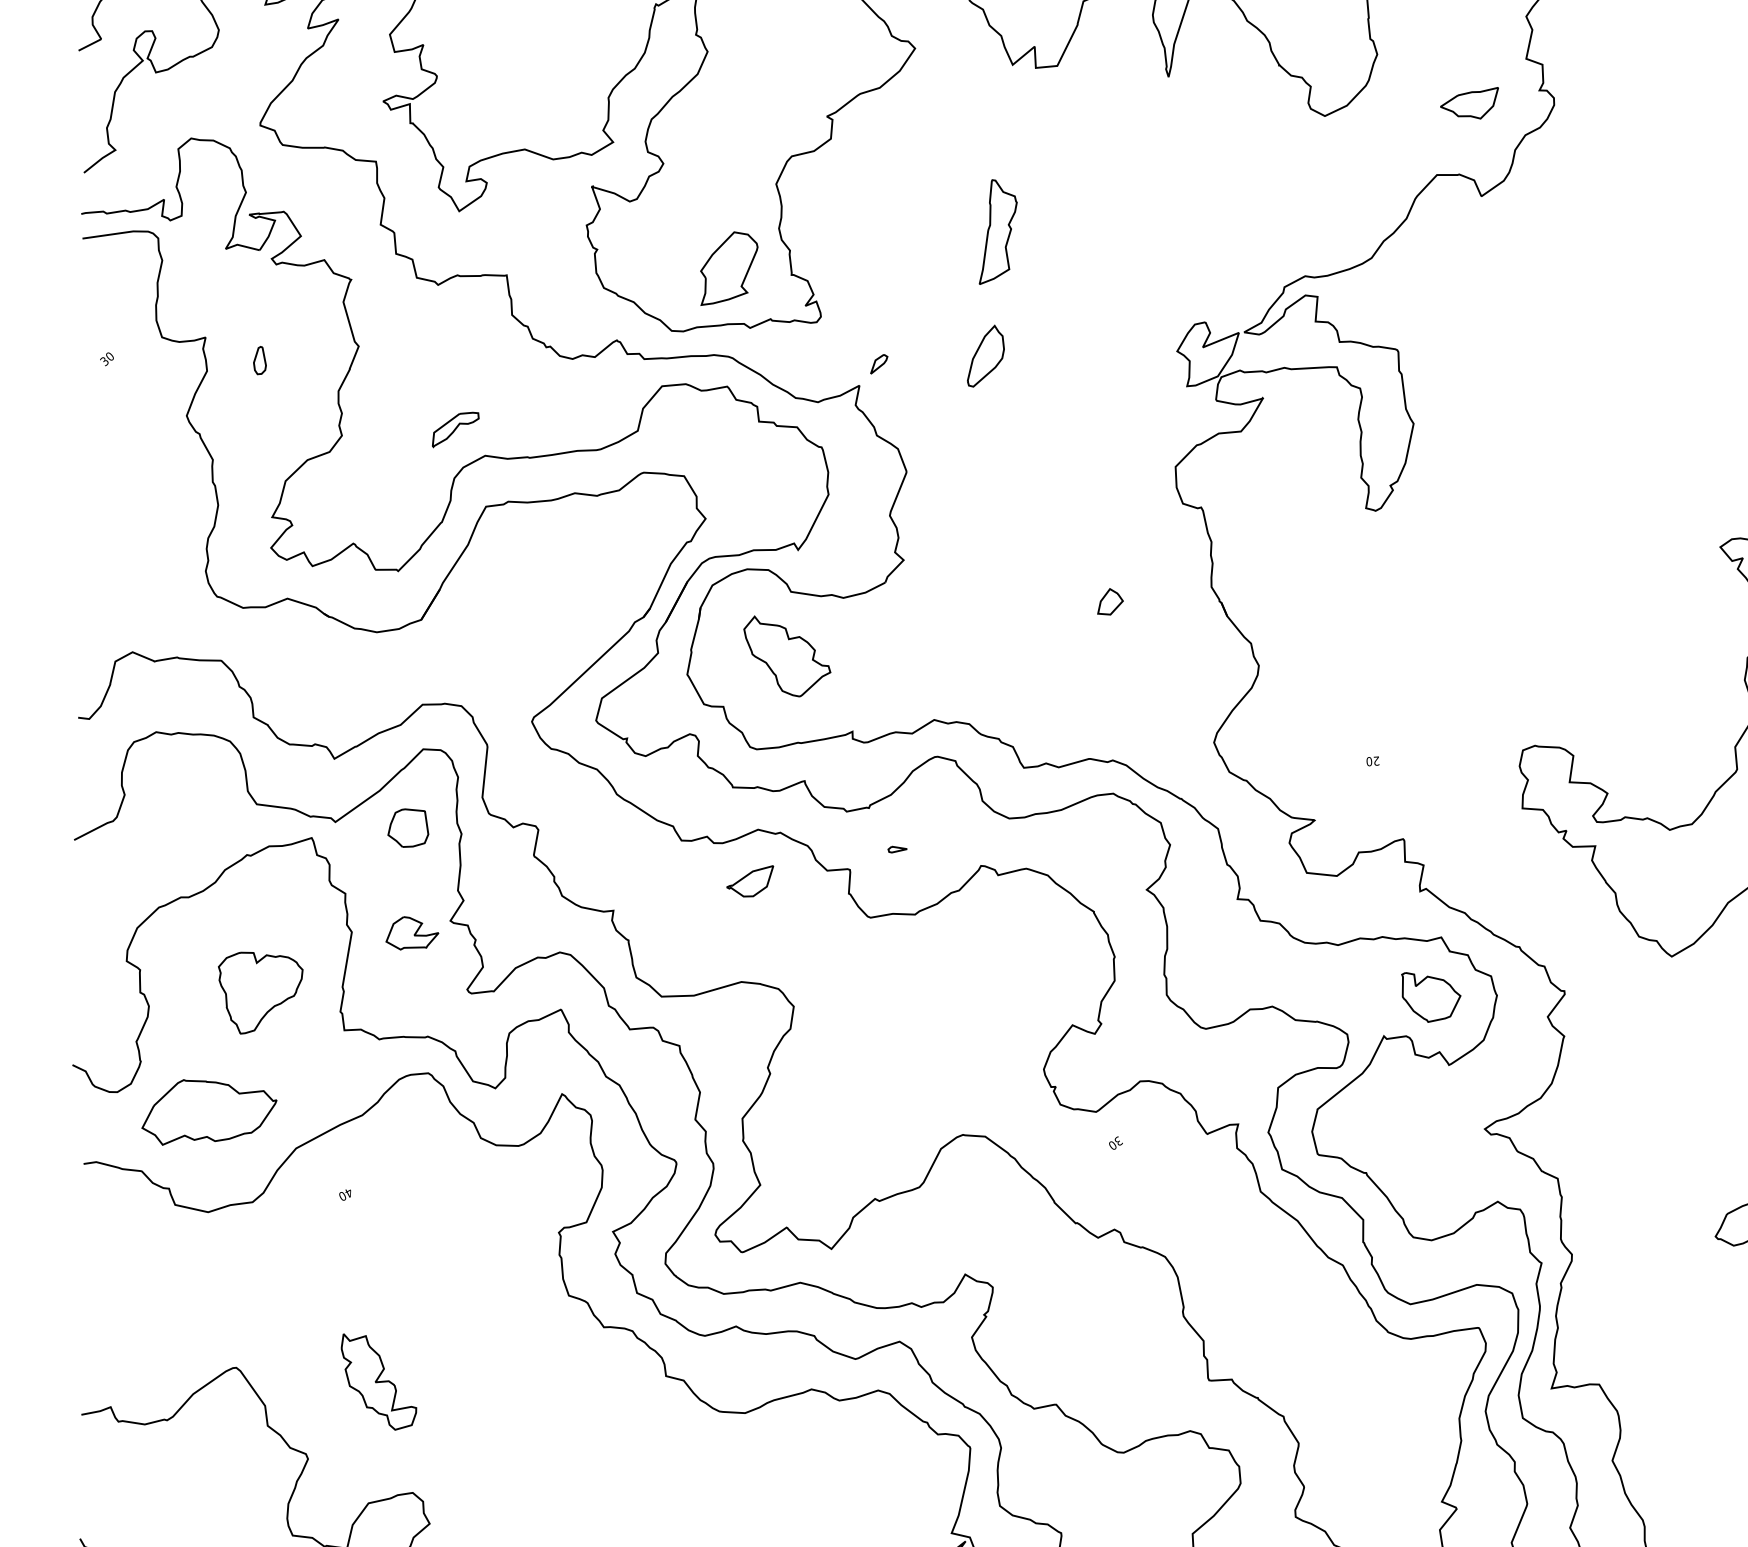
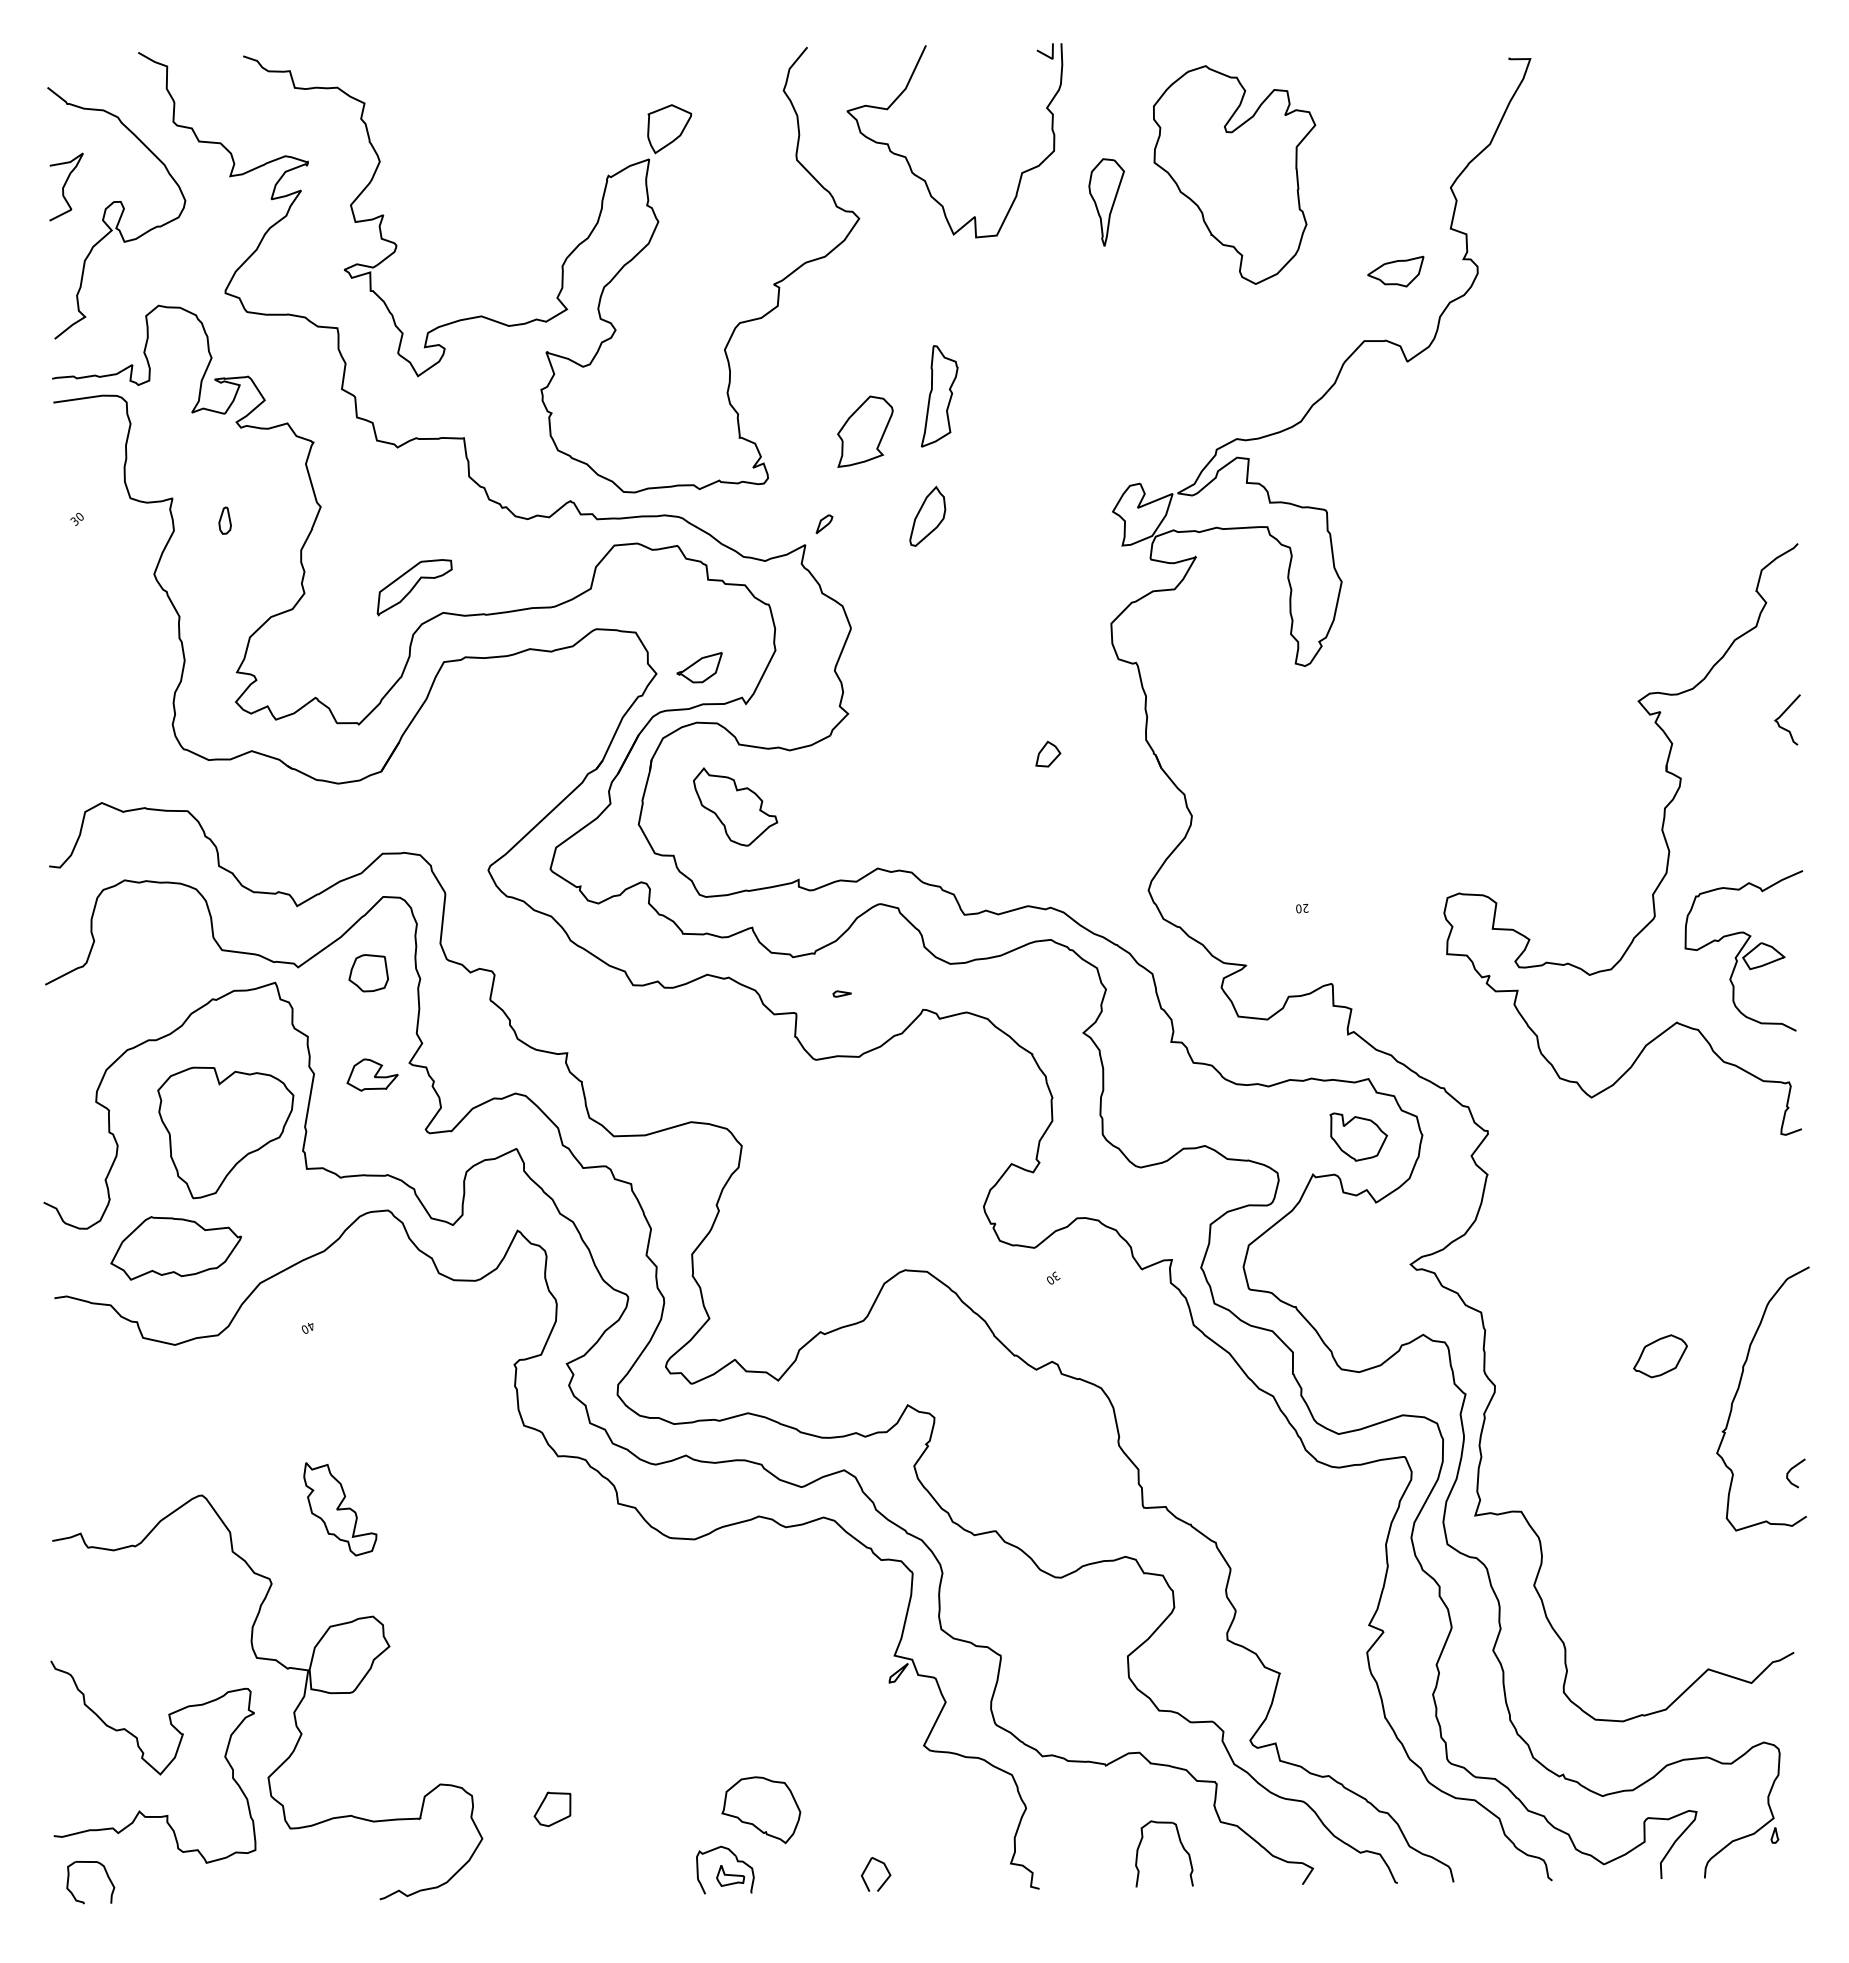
part: (729, 268) -> (865, 431), moved
part: (455, 429) -> (414, 587), size x1.67
part: (750, 881) -> (699, 667), moved
part: (260, 992) -> (225, 1132), size x1.67

